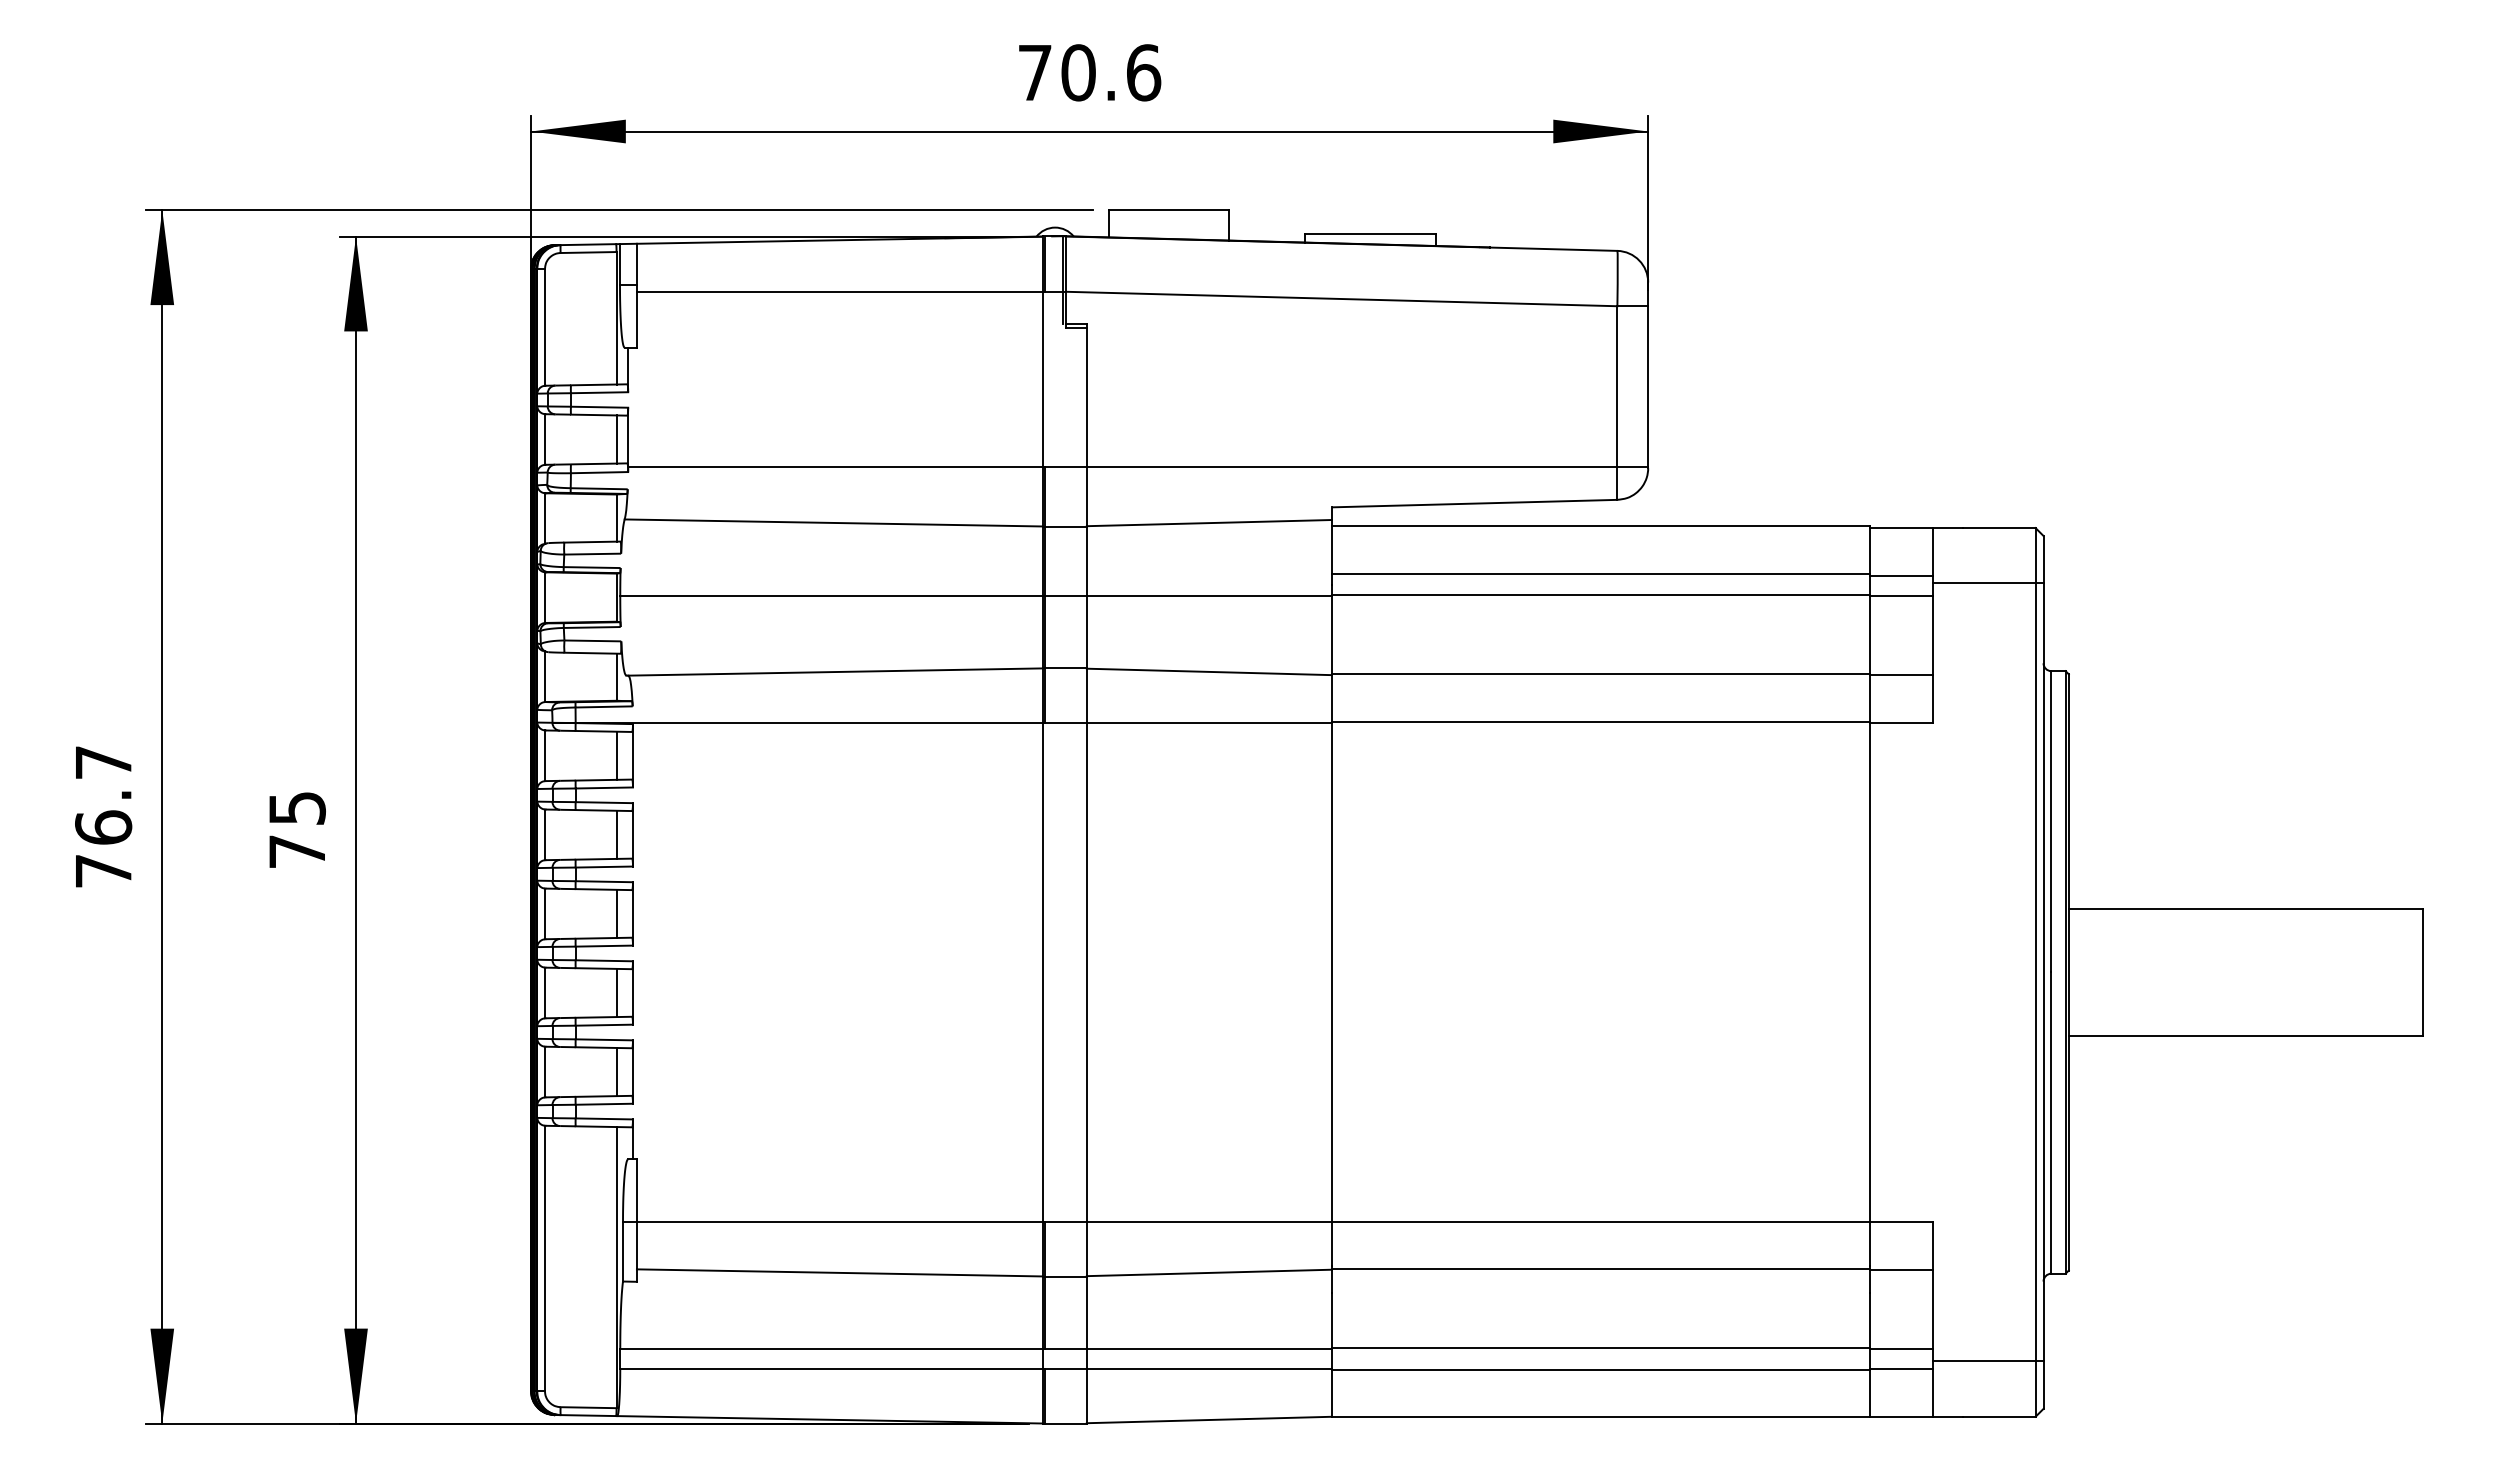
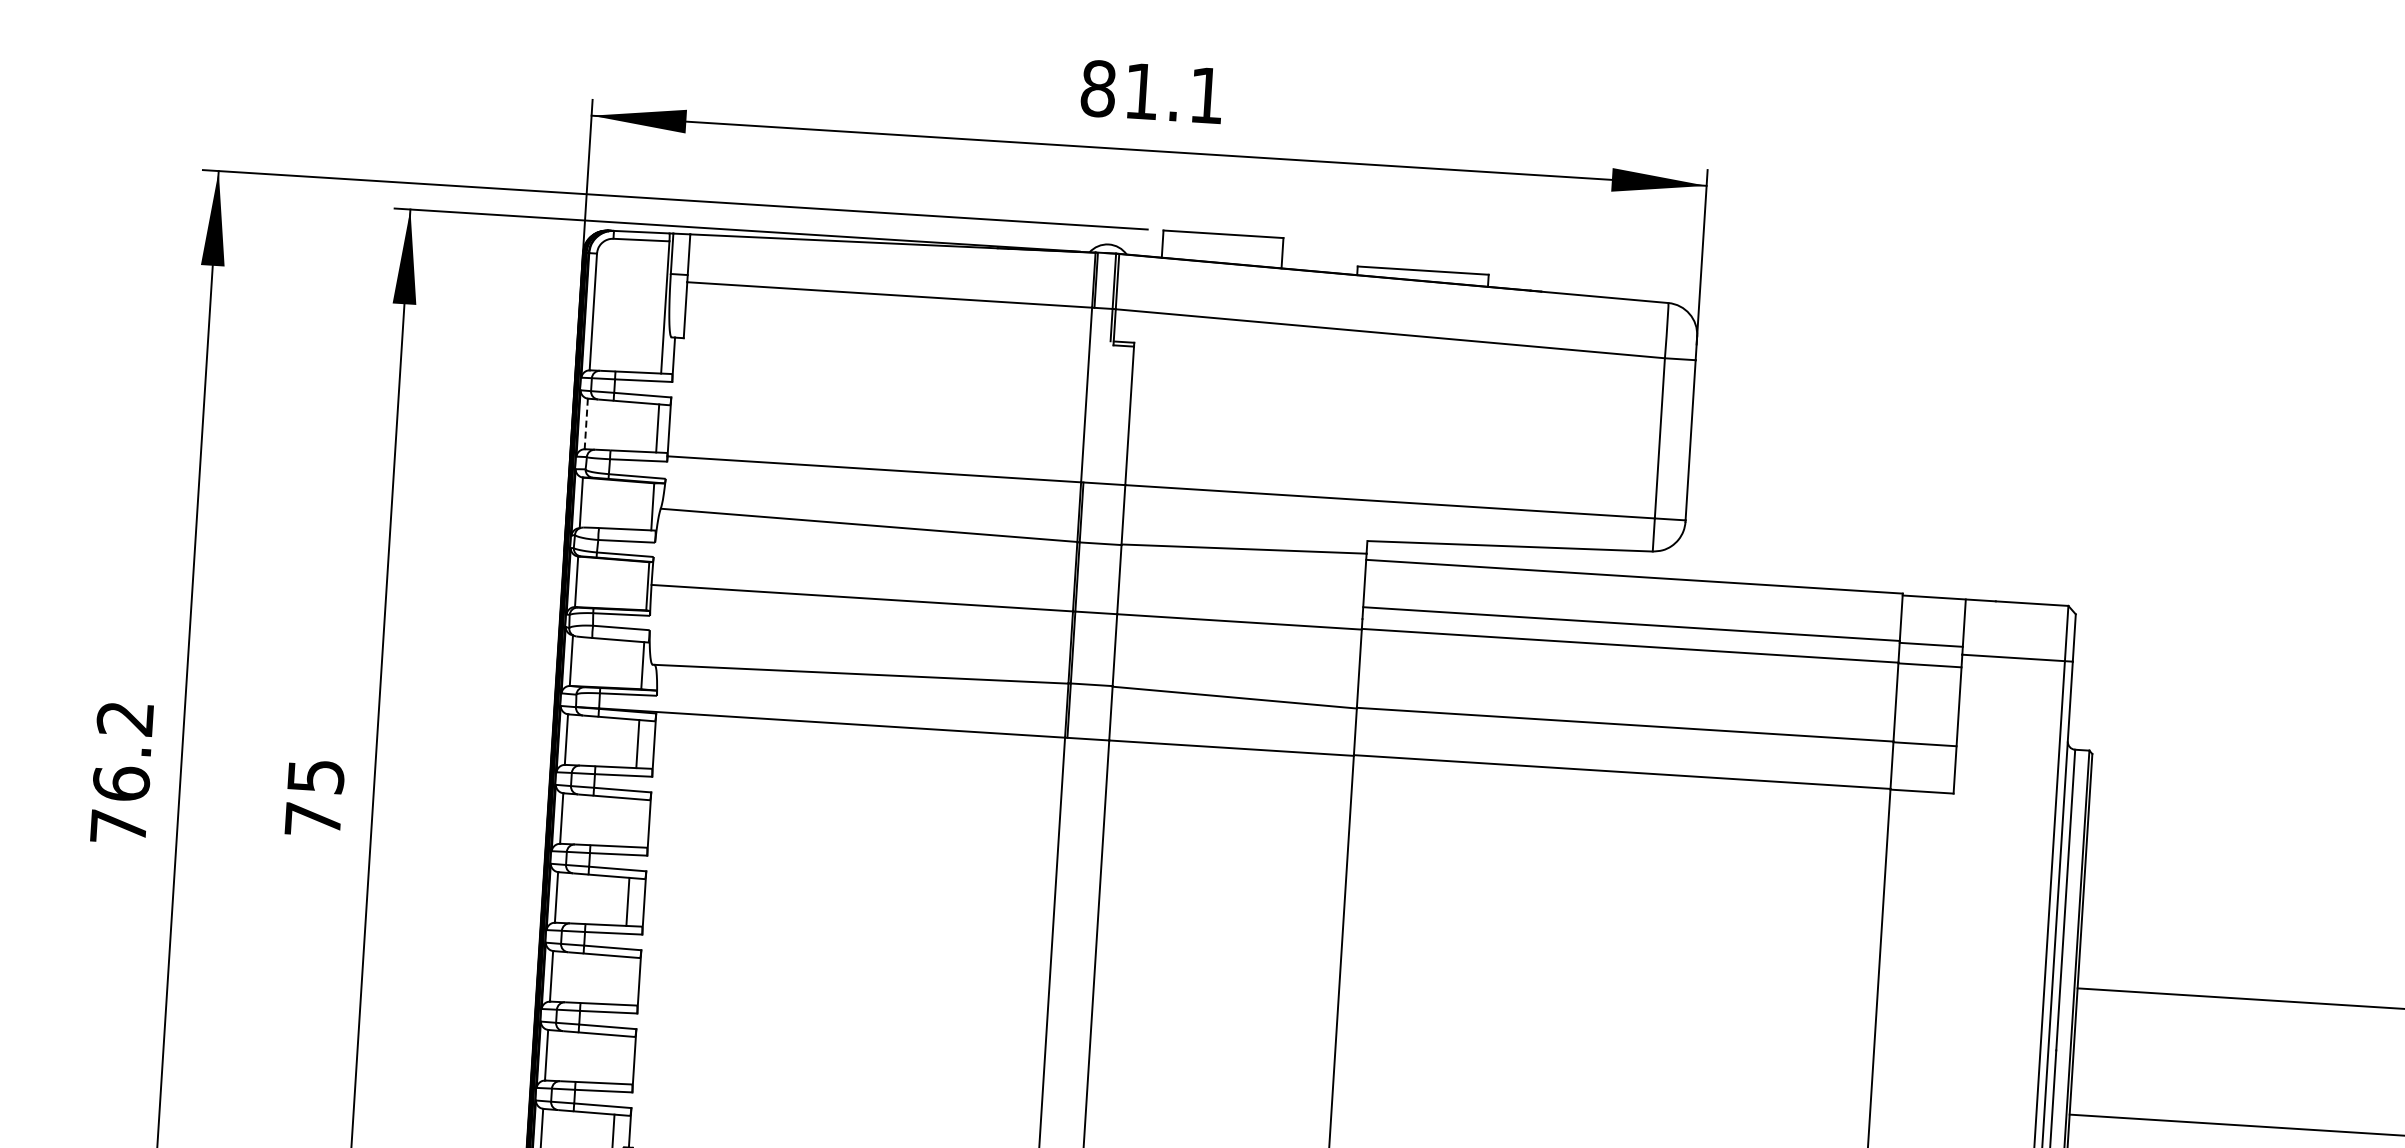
text: (1089, 72) -> (1152, 91), 70.6 -> 81.1
line: (545, 440) -> (586, 424), solid -> dashed
text: (103, 762) -> (125, 718), 76.7 -> 76.2
line: (616, 834) -> (632, 822), removed
line: (616, 992) -> (622, 980), removed
line: (616, 1071) -> (617, 1059), removed

